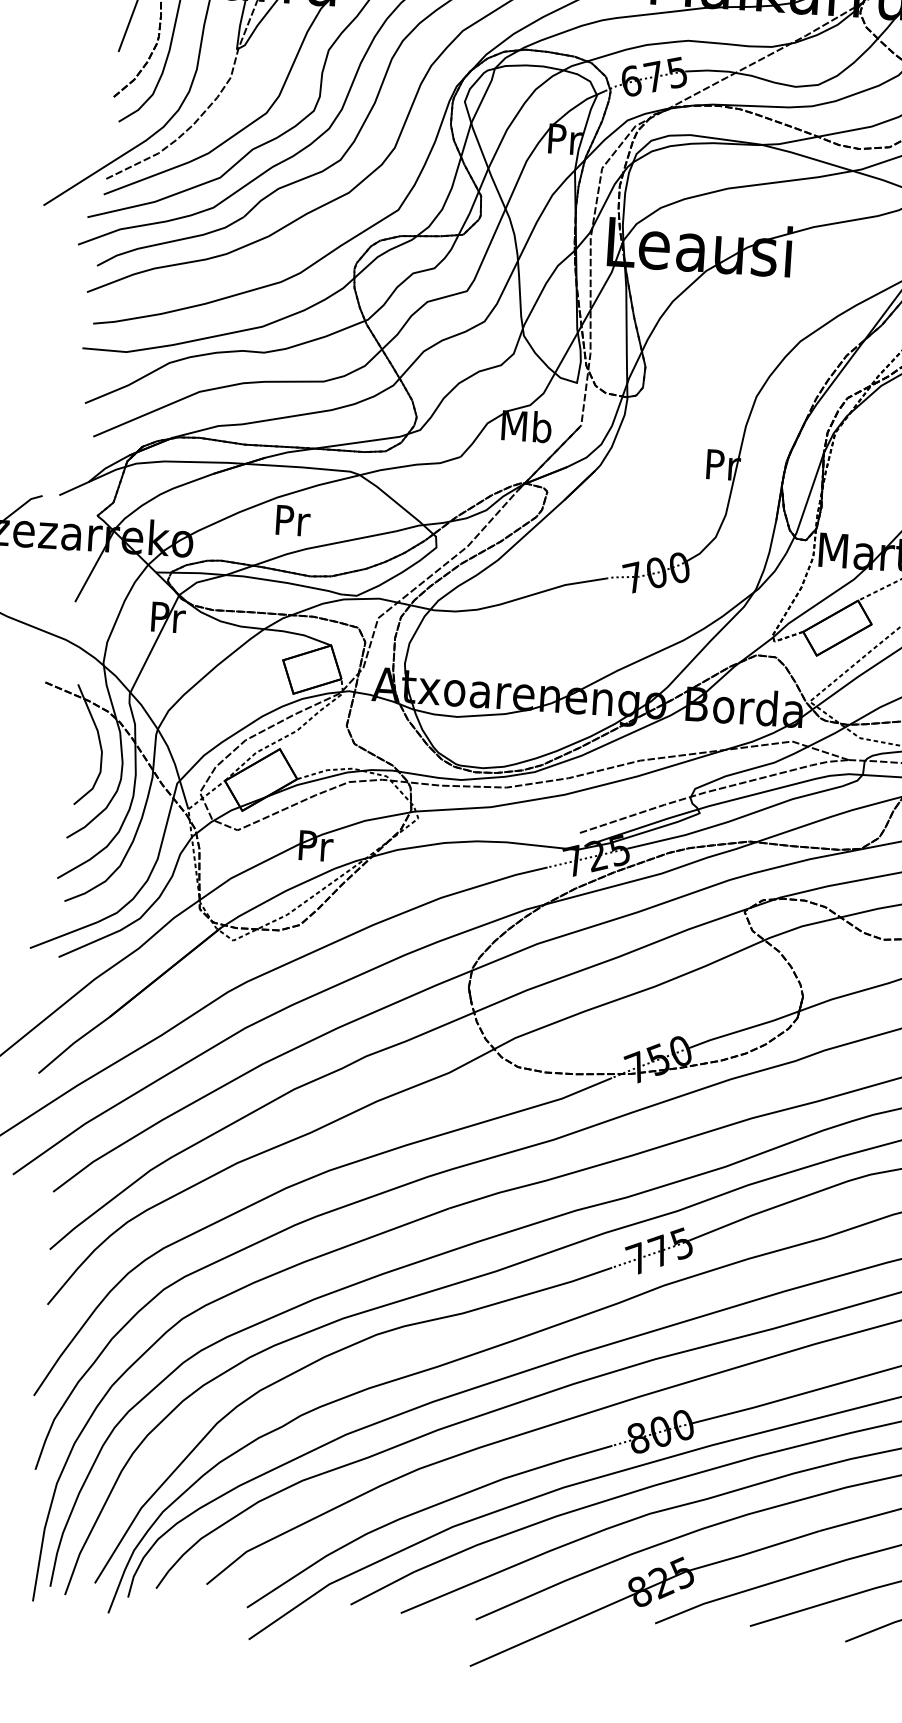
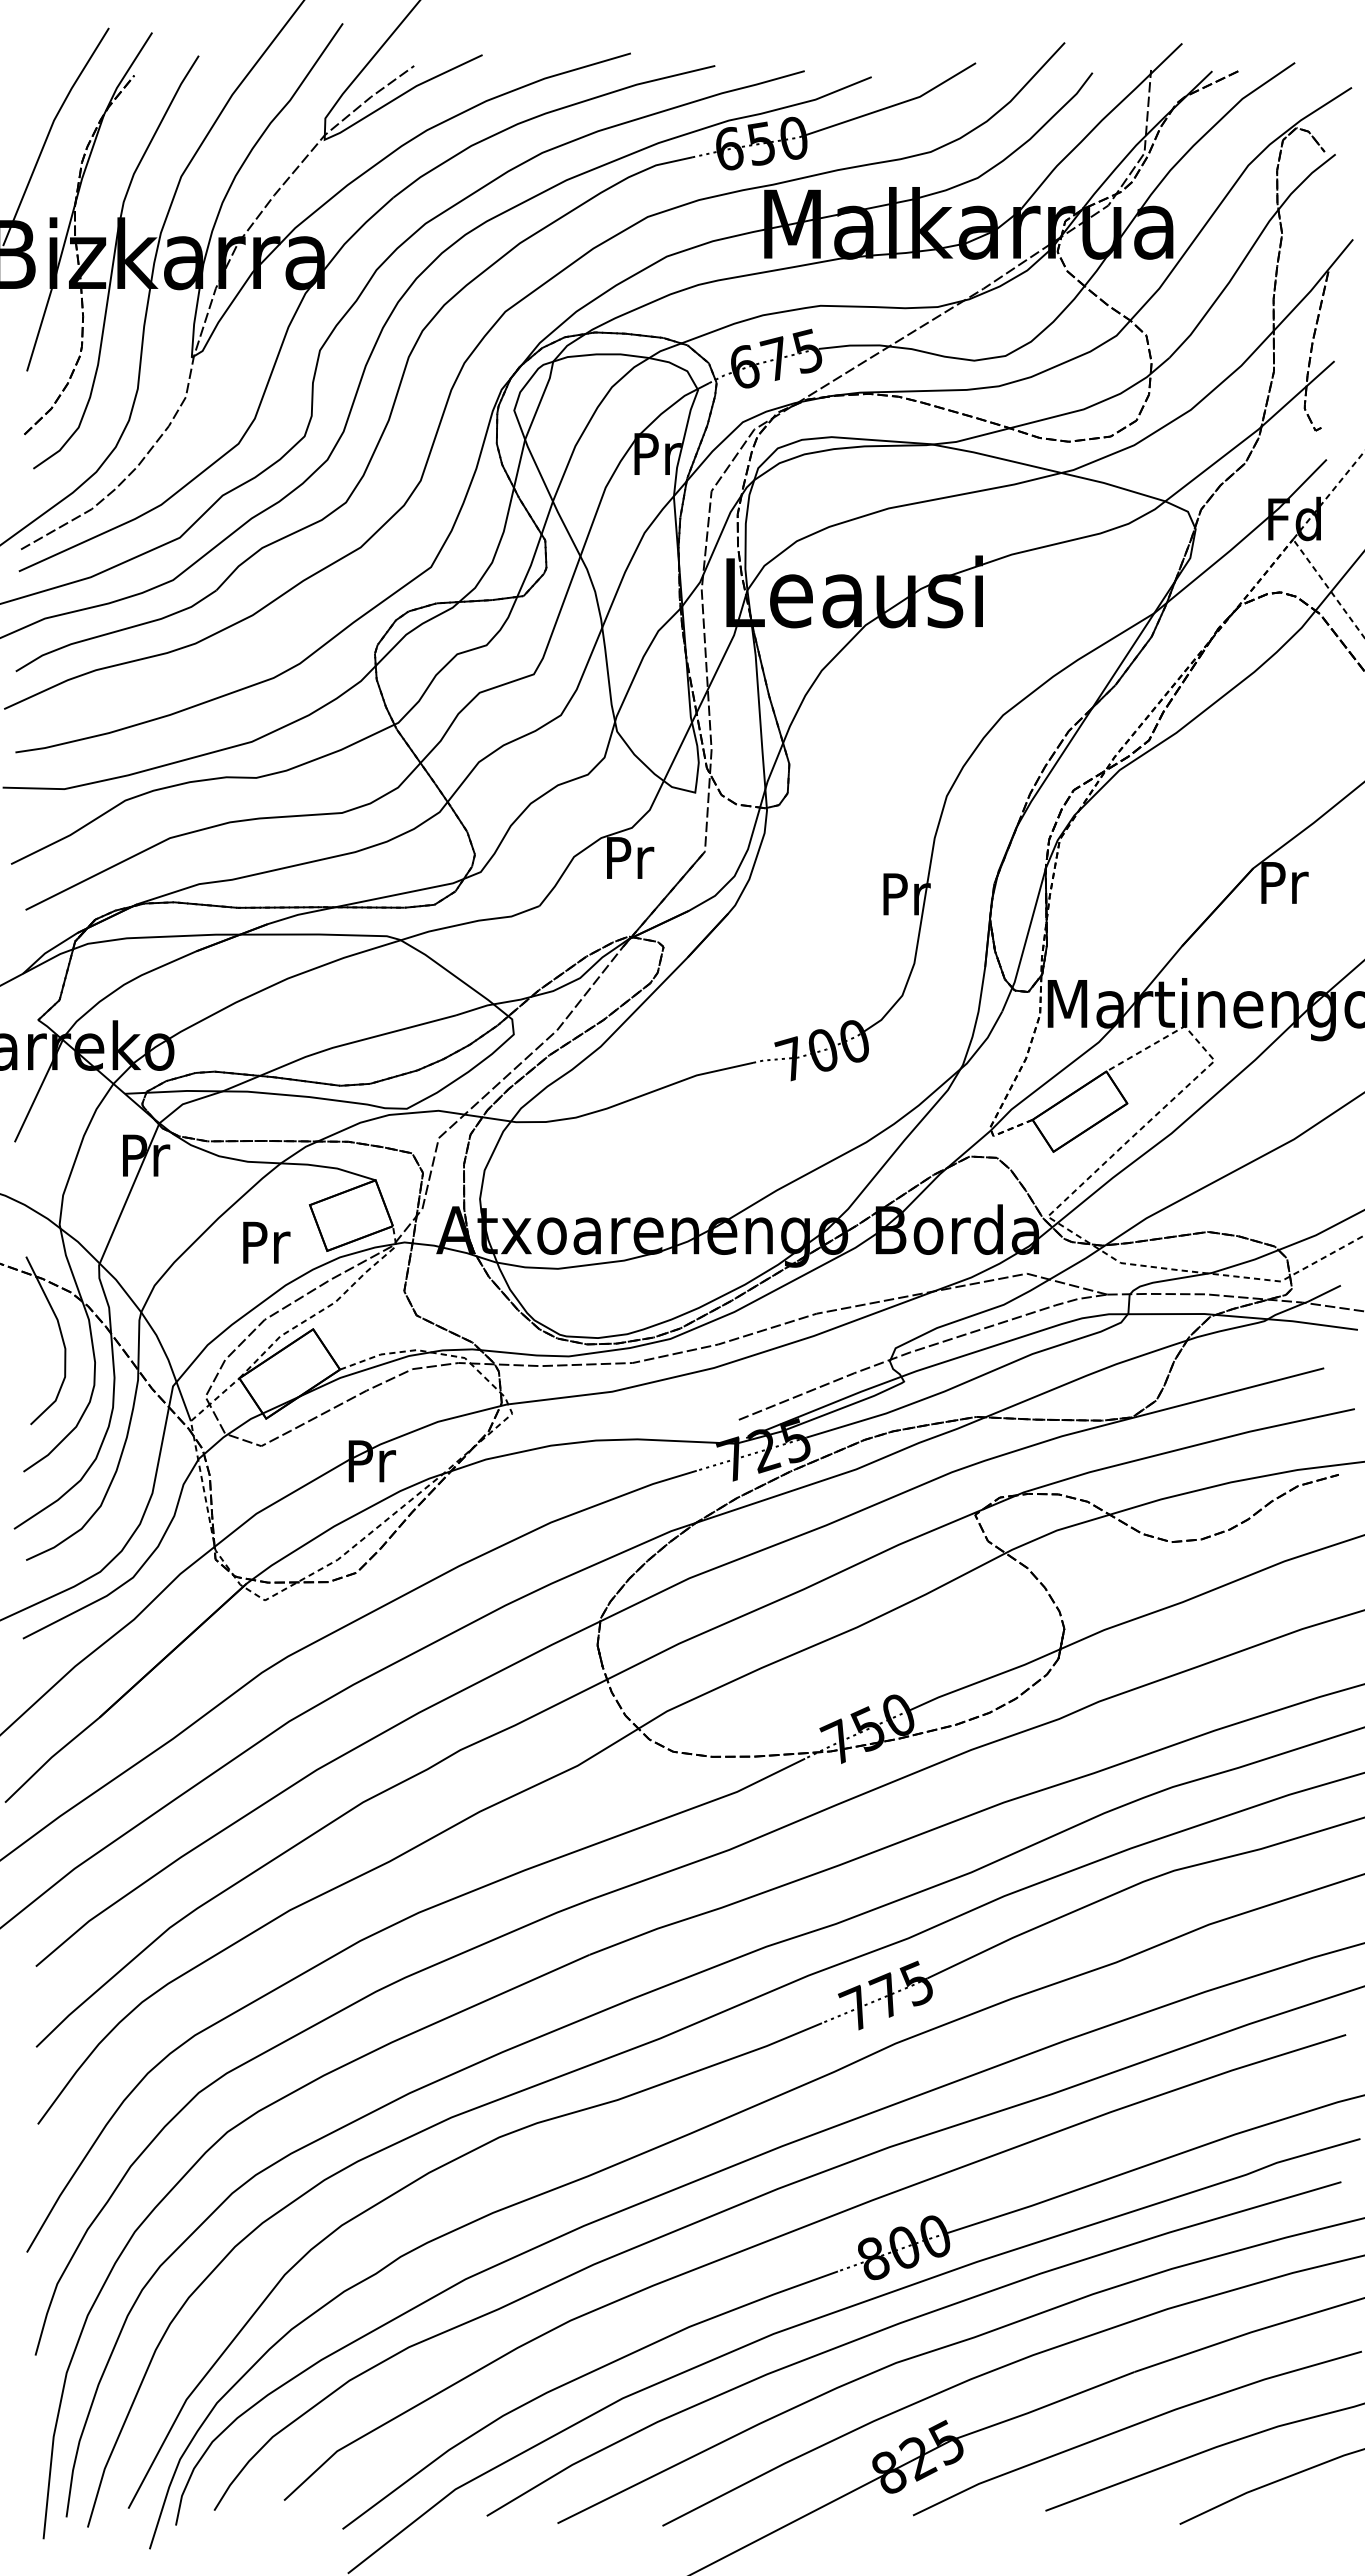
text: (526, 426) -> (628, 857), Mb -> Pr
text: (293, 520) -> (266, 1242), moved

